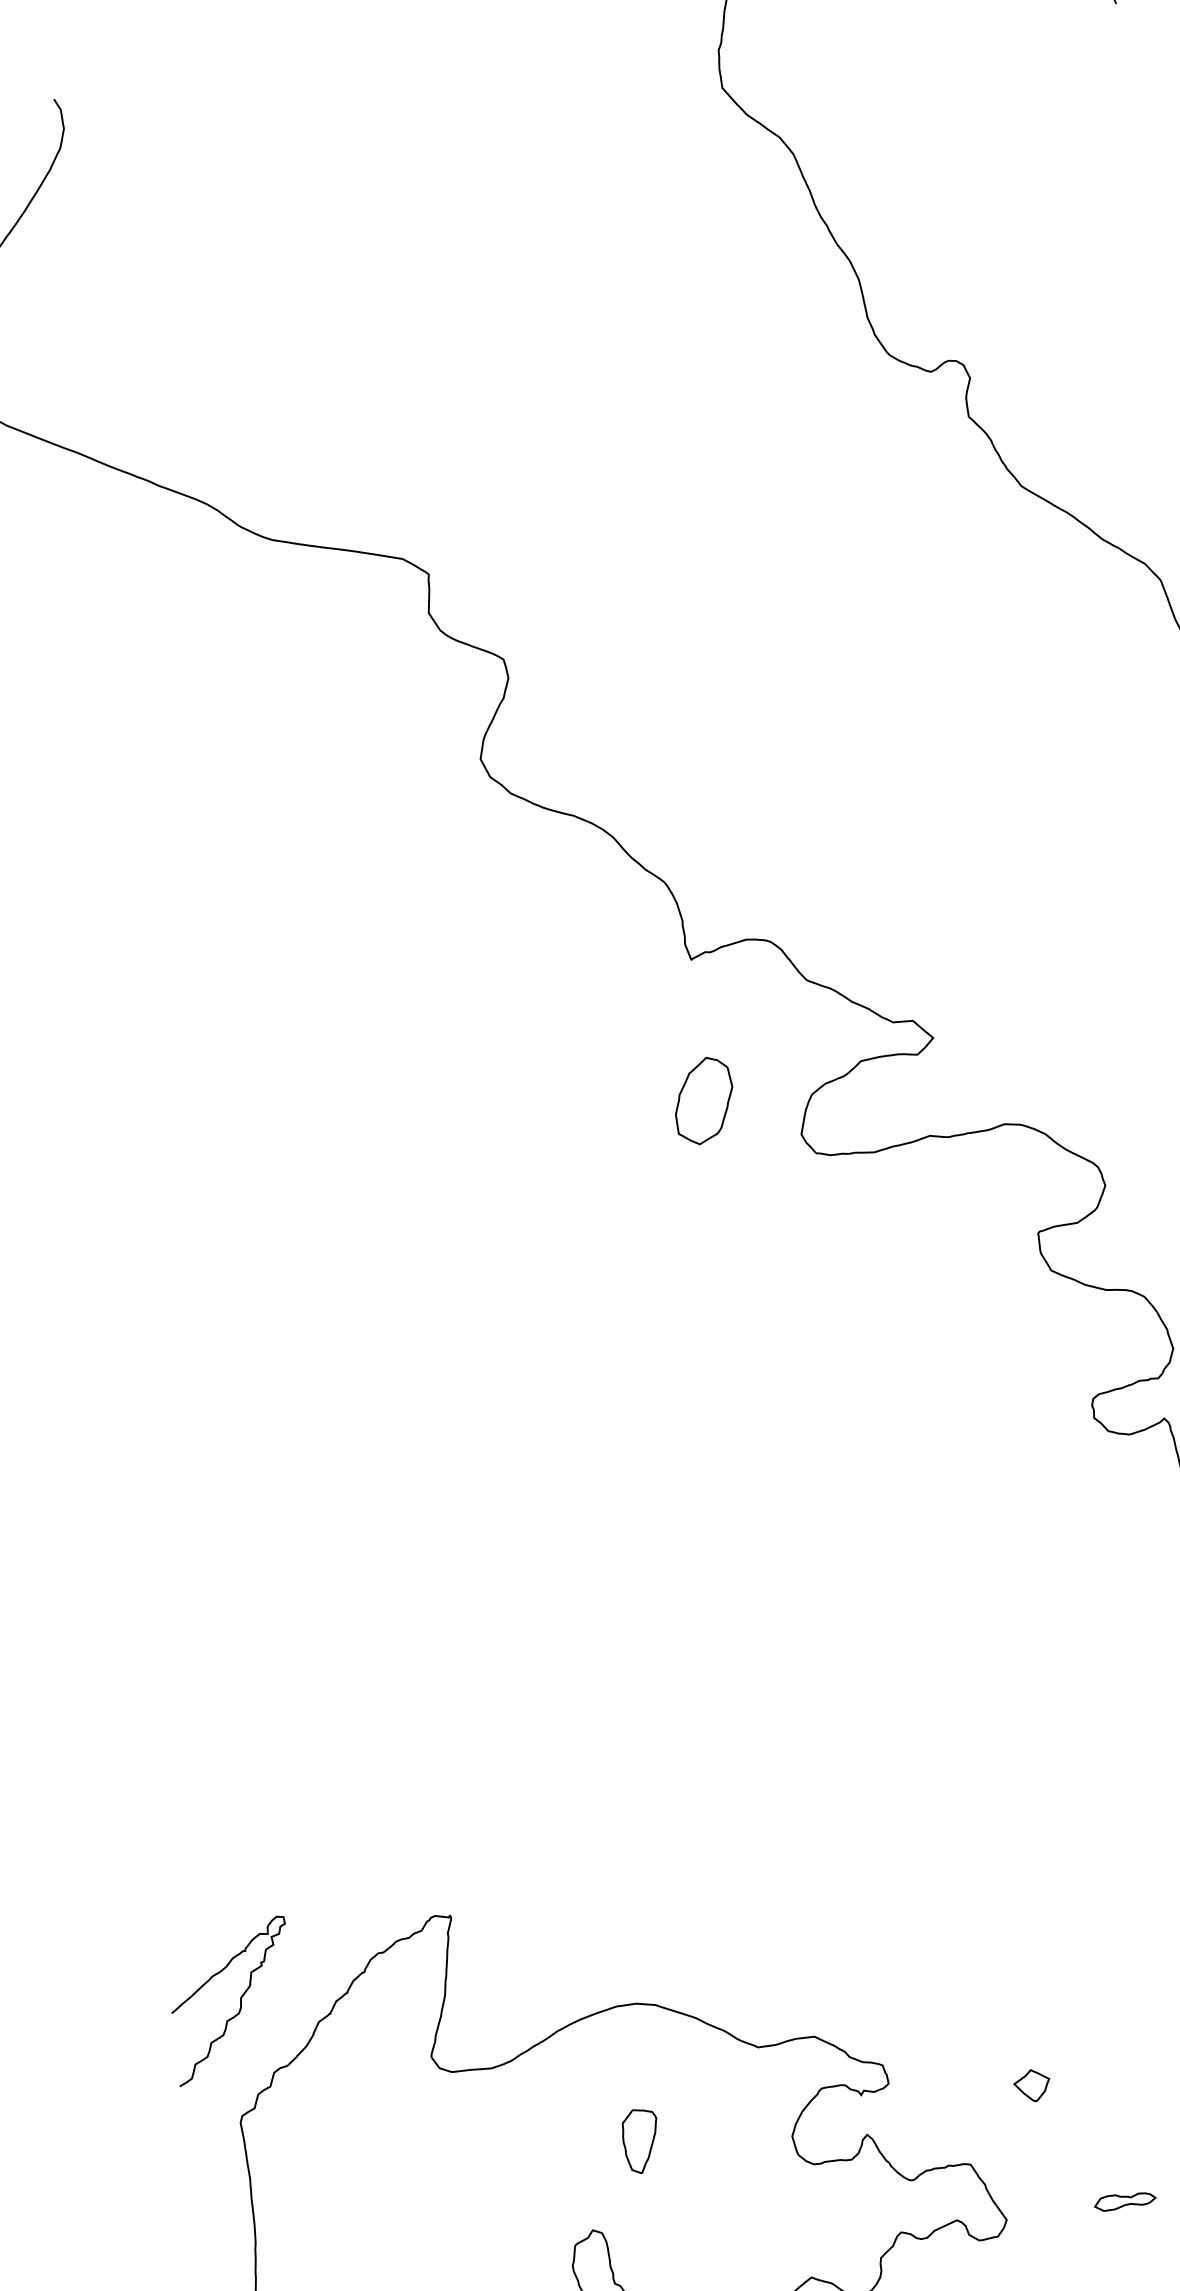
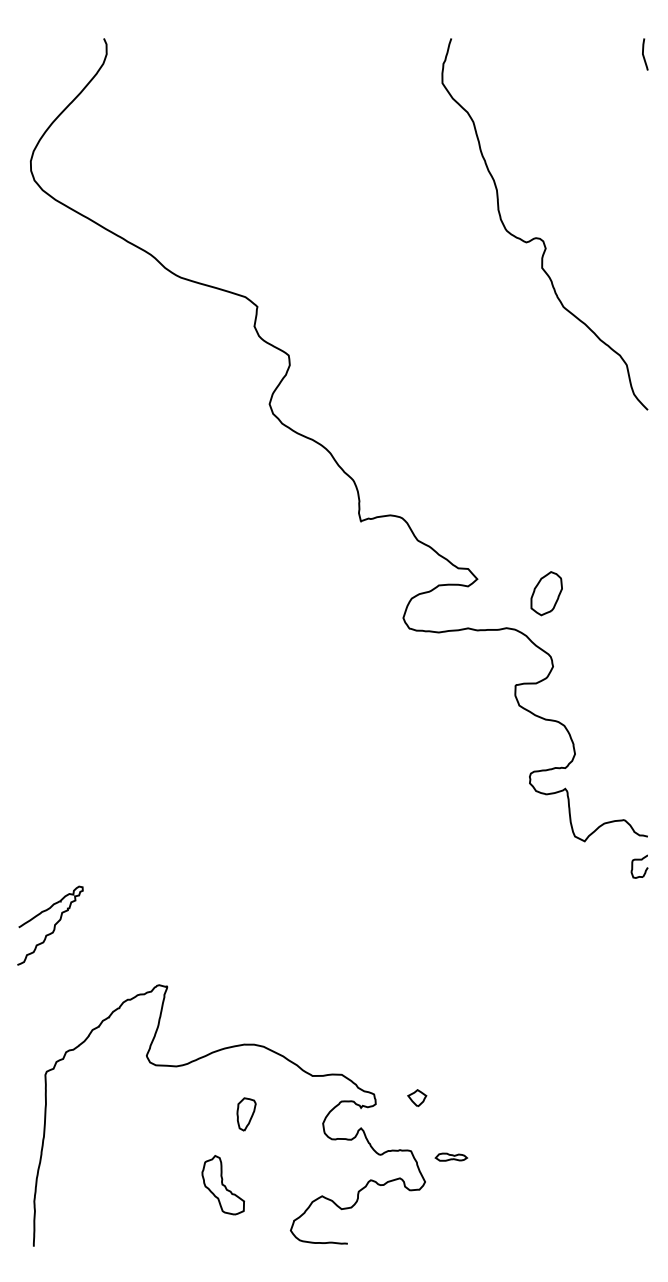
part: (703, 1100) -> (546, 593), moved
curve: (238, 2001) -> (53, 926), moved
part: (1032, 2084) -> (417, 1097), moved
part: (1125, 2199) -> (451, 1156), moved

